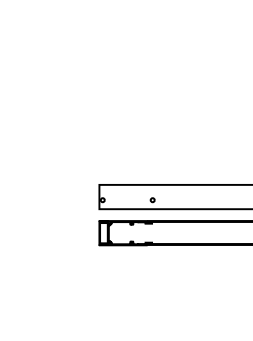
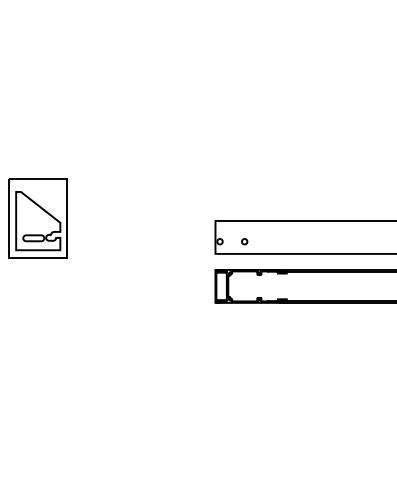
circle: (152, 200) -> (244, 241), moved

